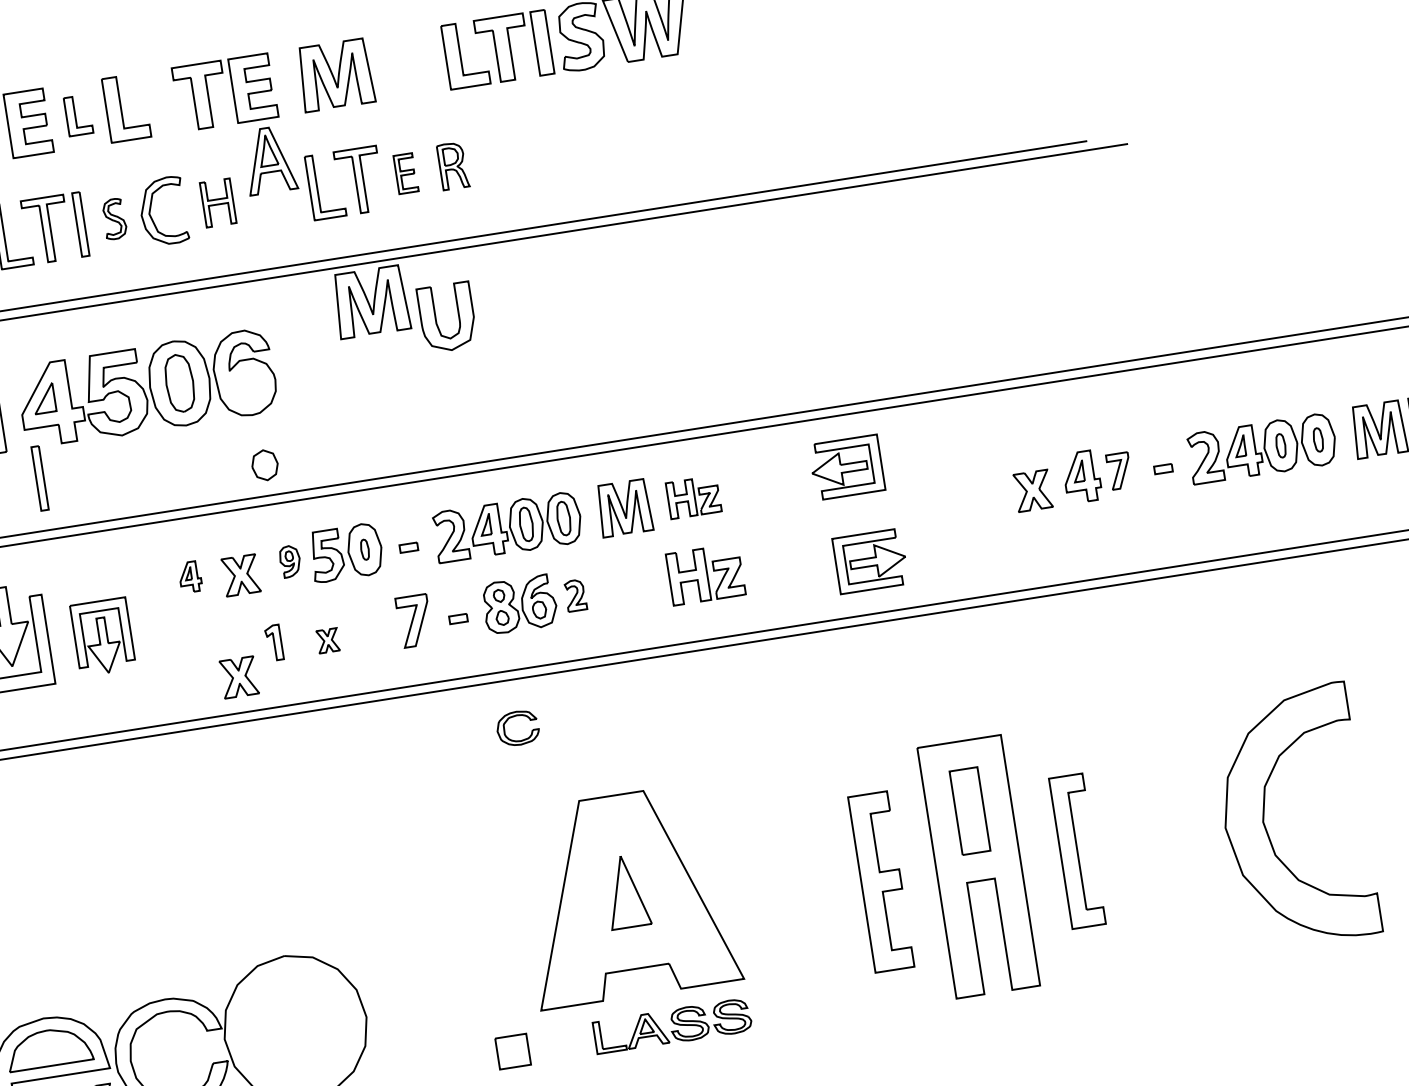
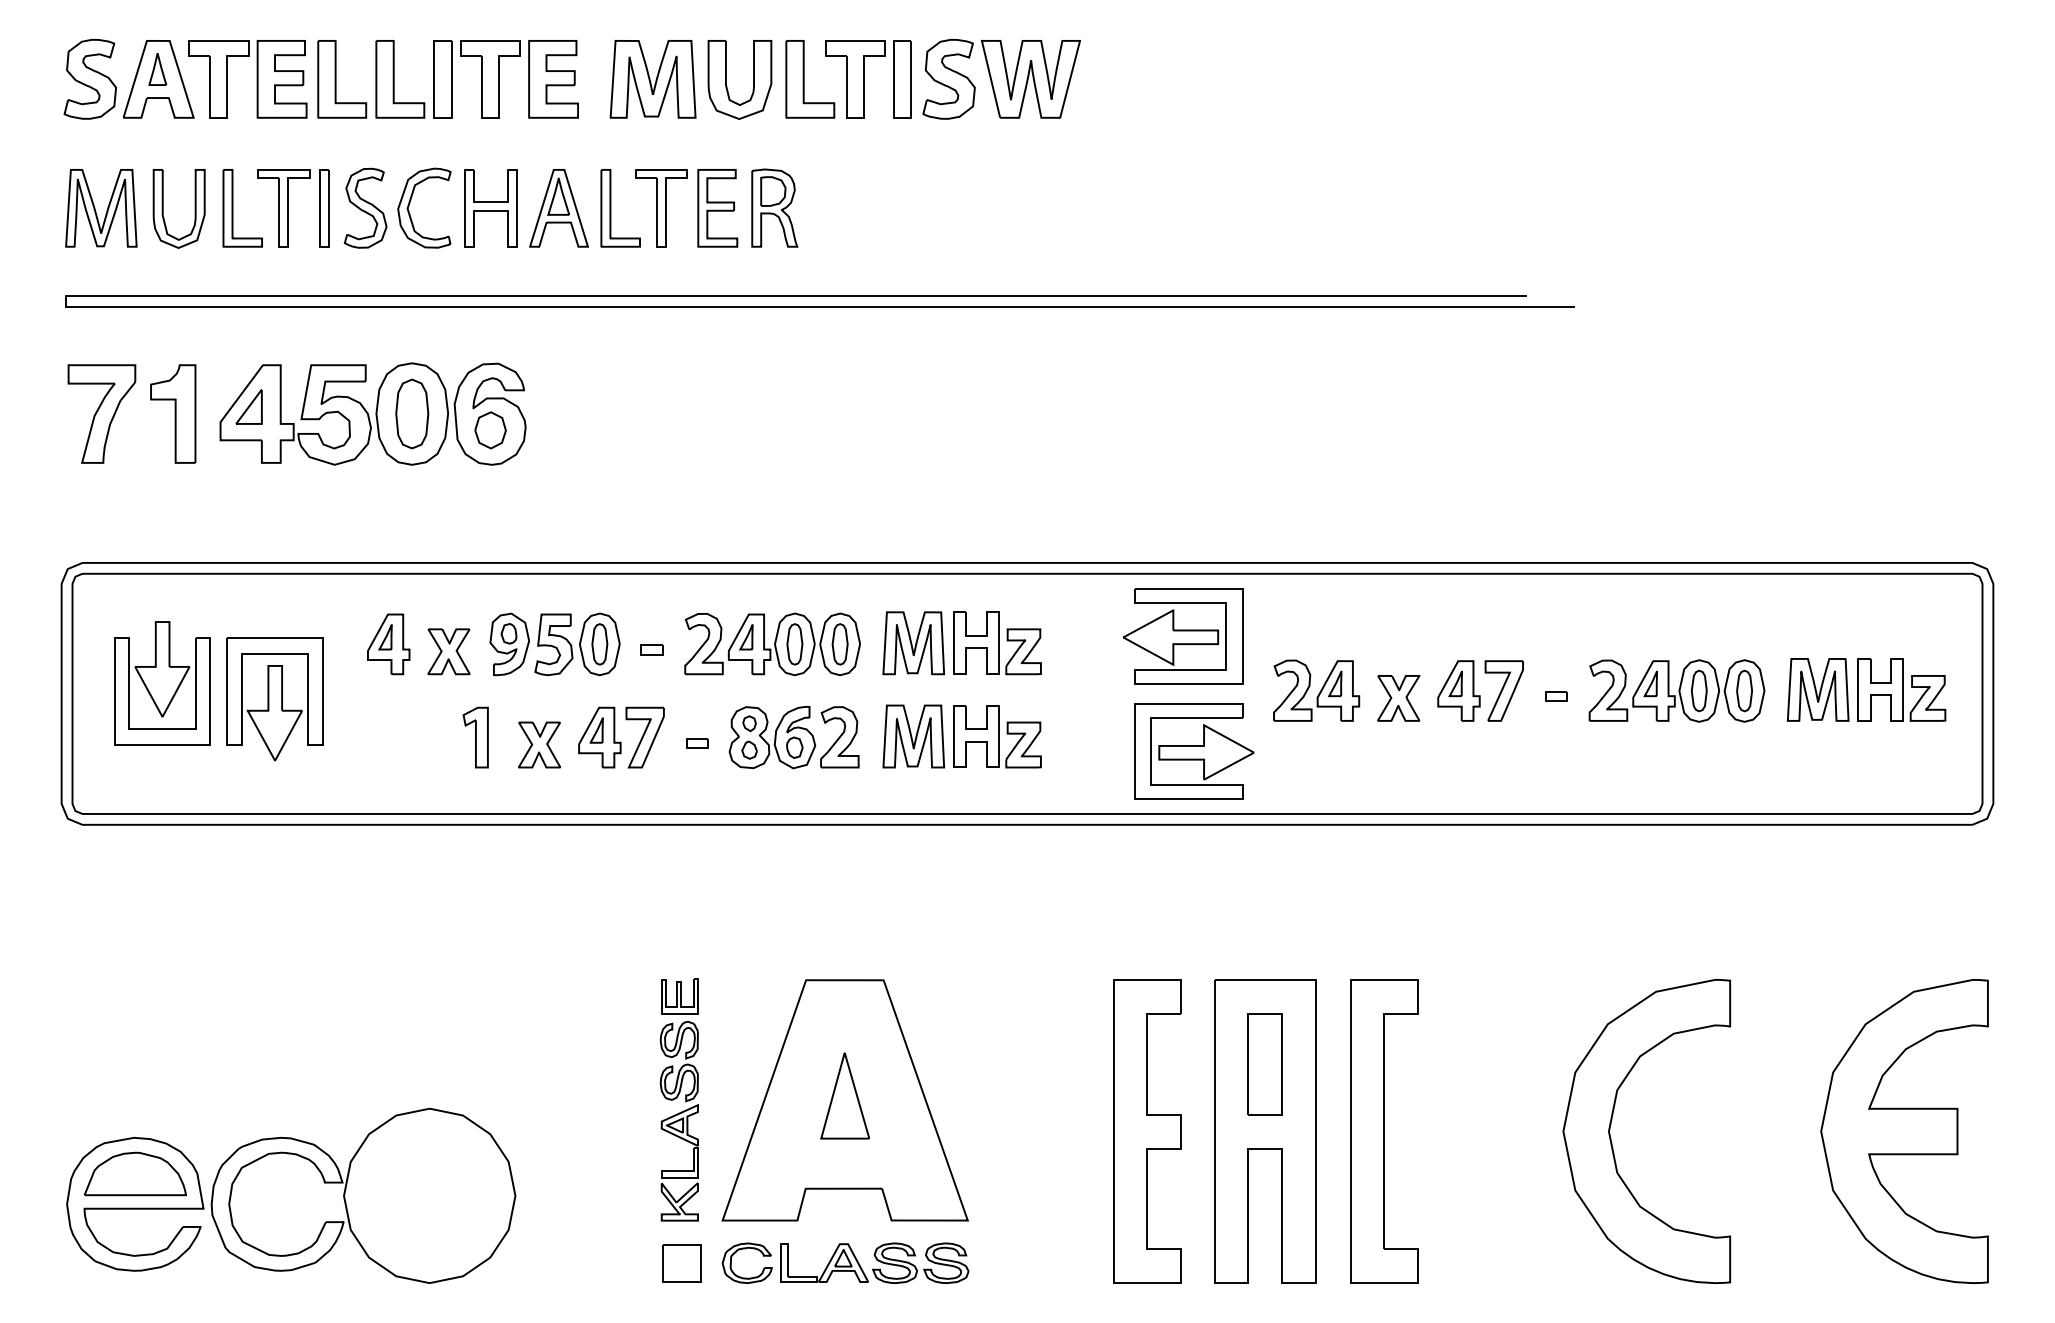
part: (161, 102) -> (442, 79), added
part: (78, 115) -> (342, 79), size x1.67
part: (269, 160) -> (559, 208), moved
part: (452, 165) -> (774, 207), size x1.43
part: (405, 173) -> (717, 208), size x1.67
part: (217, 203) -> (490, 208), size x1.43
part: (114, 218) -> (365, 207), size x1.67
part: (370, 302) -> (652, 353), removed
part: (436, 319) -> (726, 79), moved
part: (1318, 439) -> (1744, 690), size x1.43
part: (1281, 445) -> (1699, 690), size x1.43
part: (264, 465) -> (490, 430), moved
part: (846, 467) -> (1183, 636), size x1.43
part: (1118, 470) -> (1503, 690), size x1.43
part: (39, 478) -> (229, 500), removed
part: (964, 495) -> (1316, 690), added
part: (693, 497) -> (997, 643), size x1.43
part: (364, 549) -> (599, 644), size x1.67
part: (290, 561) -> (509, 644), size x1.67
part: (870, 561) -> (1194, 751), size x1.43
part: (190, 577) -> (388, 644), size x1.67
part: (636, 585) -> (913, 736), added
part: (575, 595) -> (839, 737), size x1.67
part: (376, 626) -> (599, 737), added
part: (102, 637) -> (274, 699), size x1.43
part: (327, 640) -> (539, 744), size x1.67
part: (274, 642) -> (475, 737), size x1.43
part: (238, 677) -> (427, 771), removed
part: (514, 717) -> (745, 1249), moved
part: (1077, 851) -> (1384, 1131), size x1.67
part: (881, 881) -> (1147, 1131), size x1.43
part: (489, 916) -> (678, 1099), added

